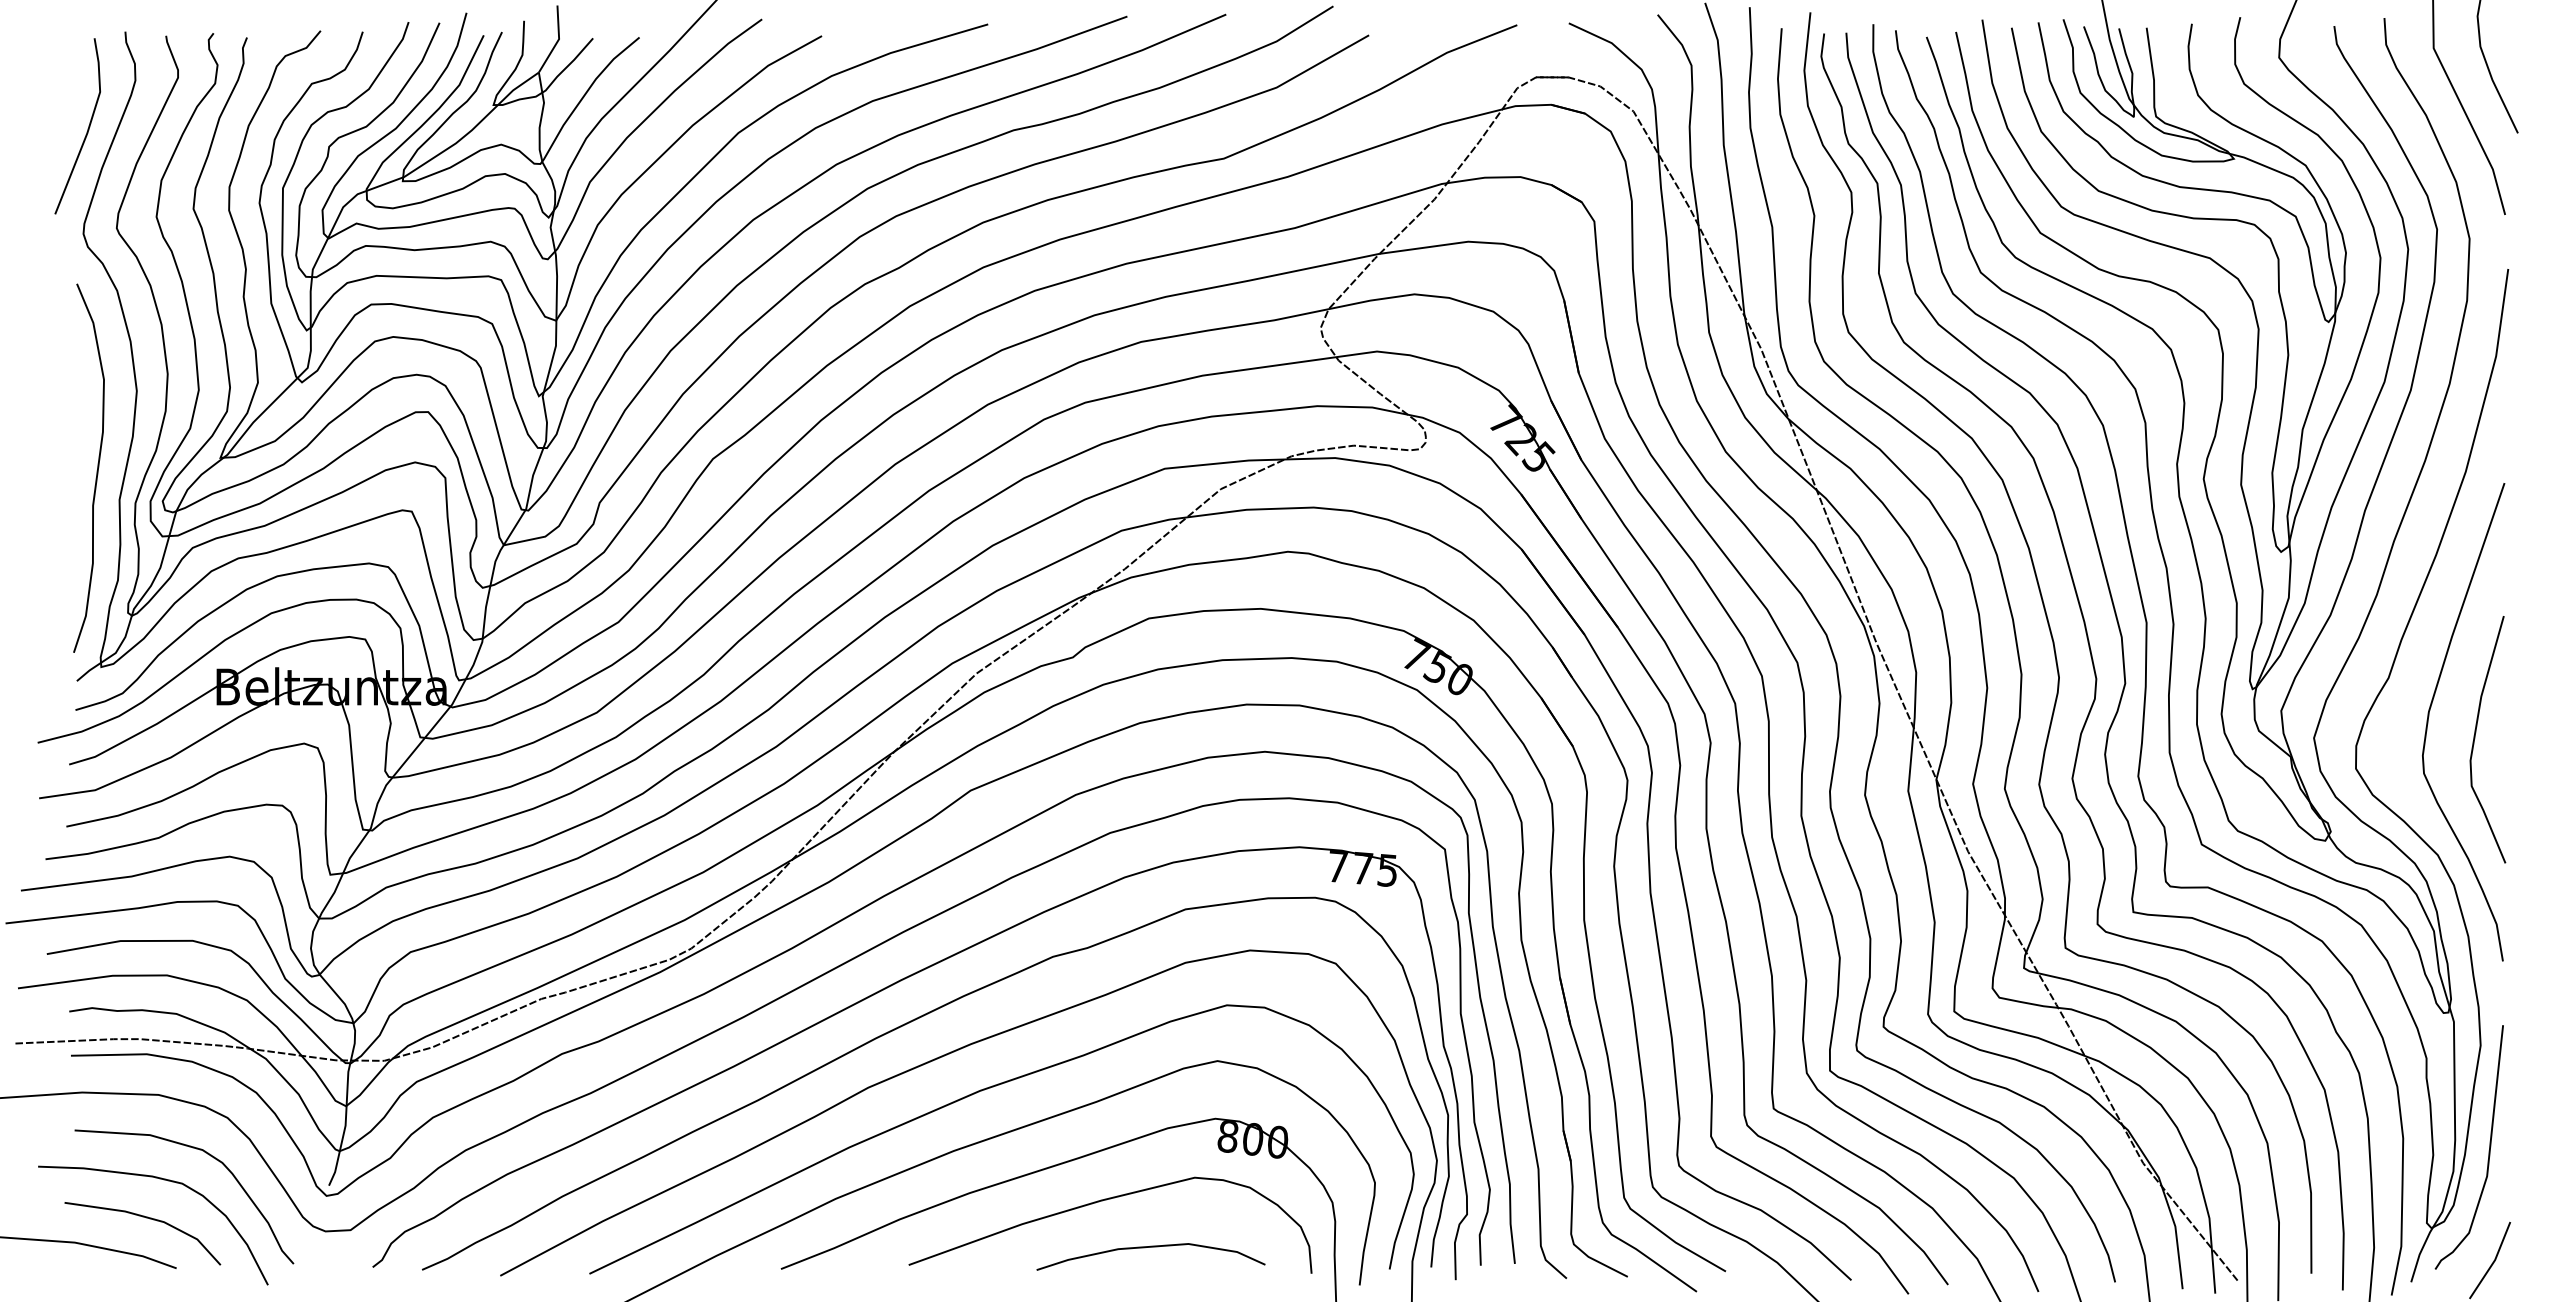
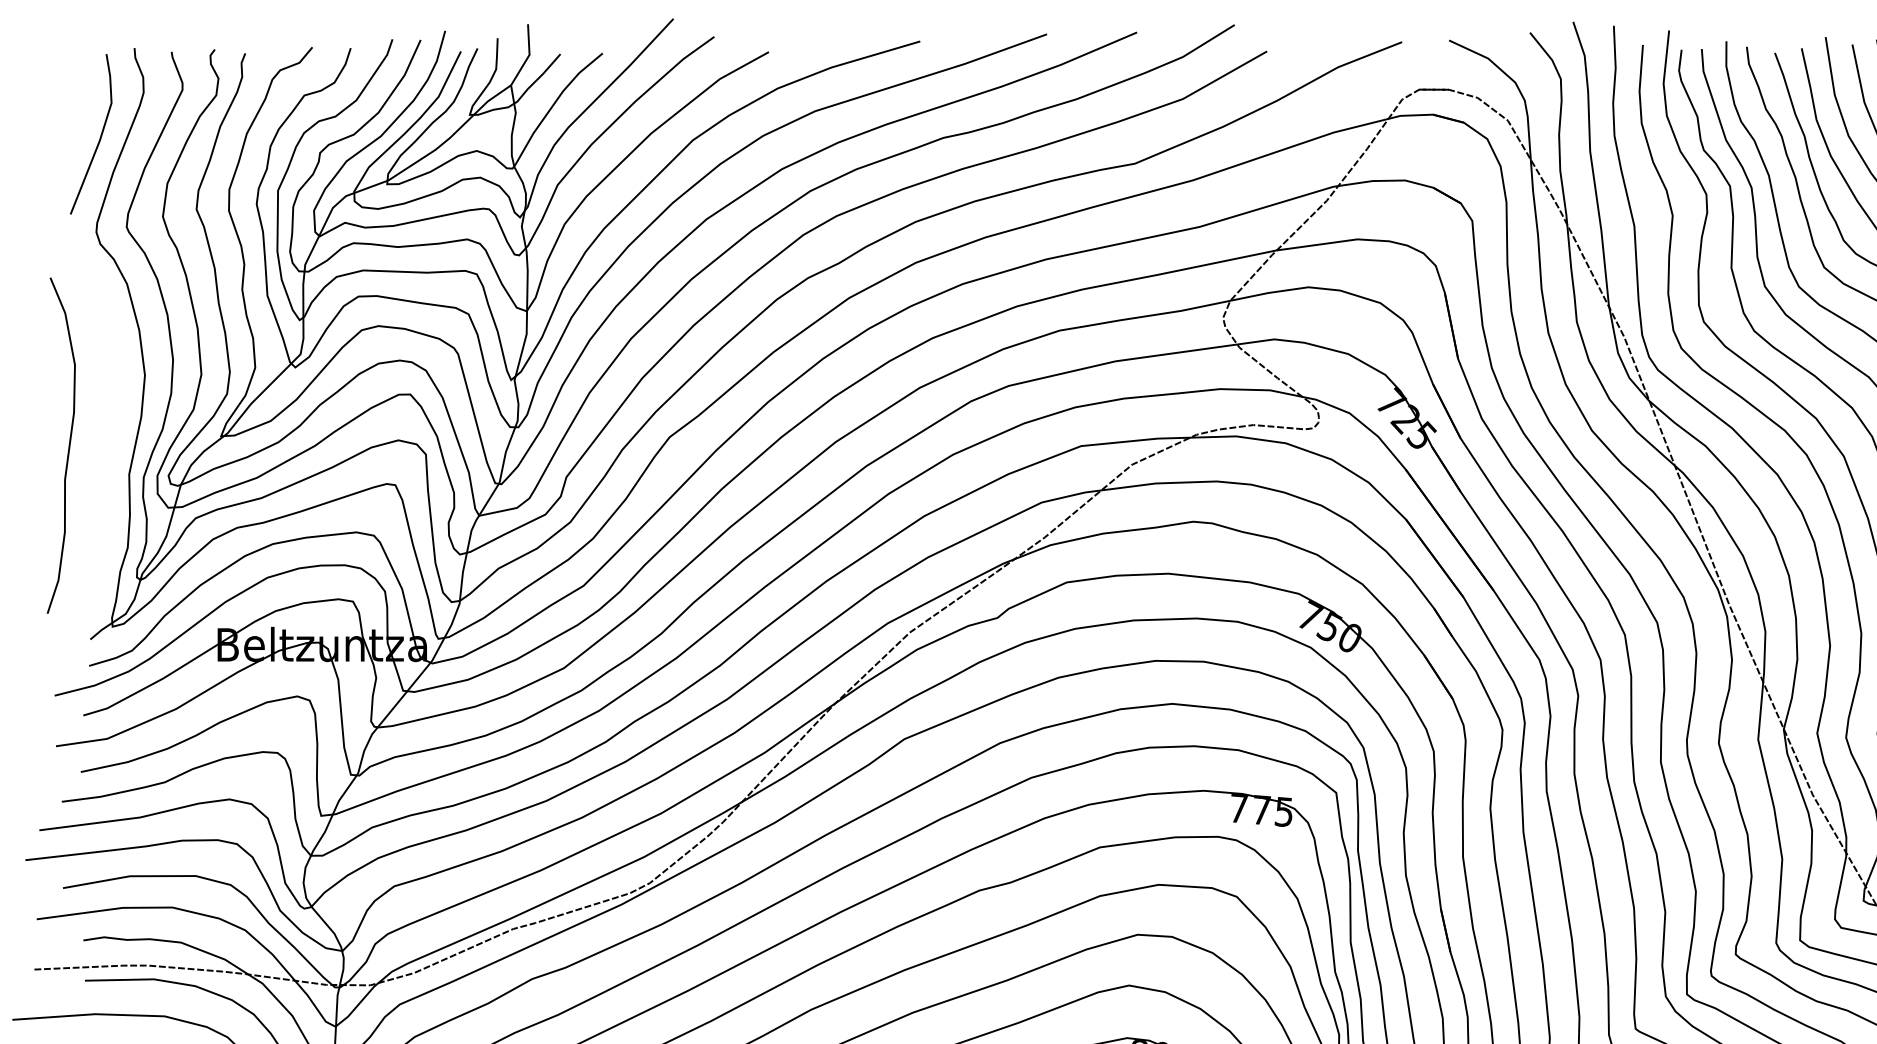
curve: (96, 470) -> (68, 447), moved

